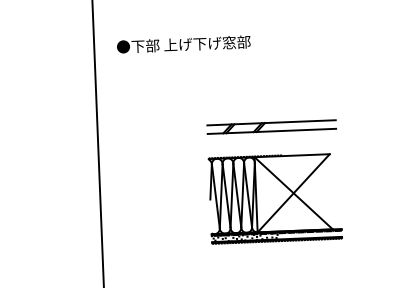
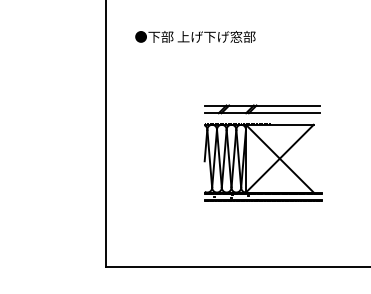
text: (183, 44) -> (195, 36), moved
part: (271, 127) -> (262, 109), moved

